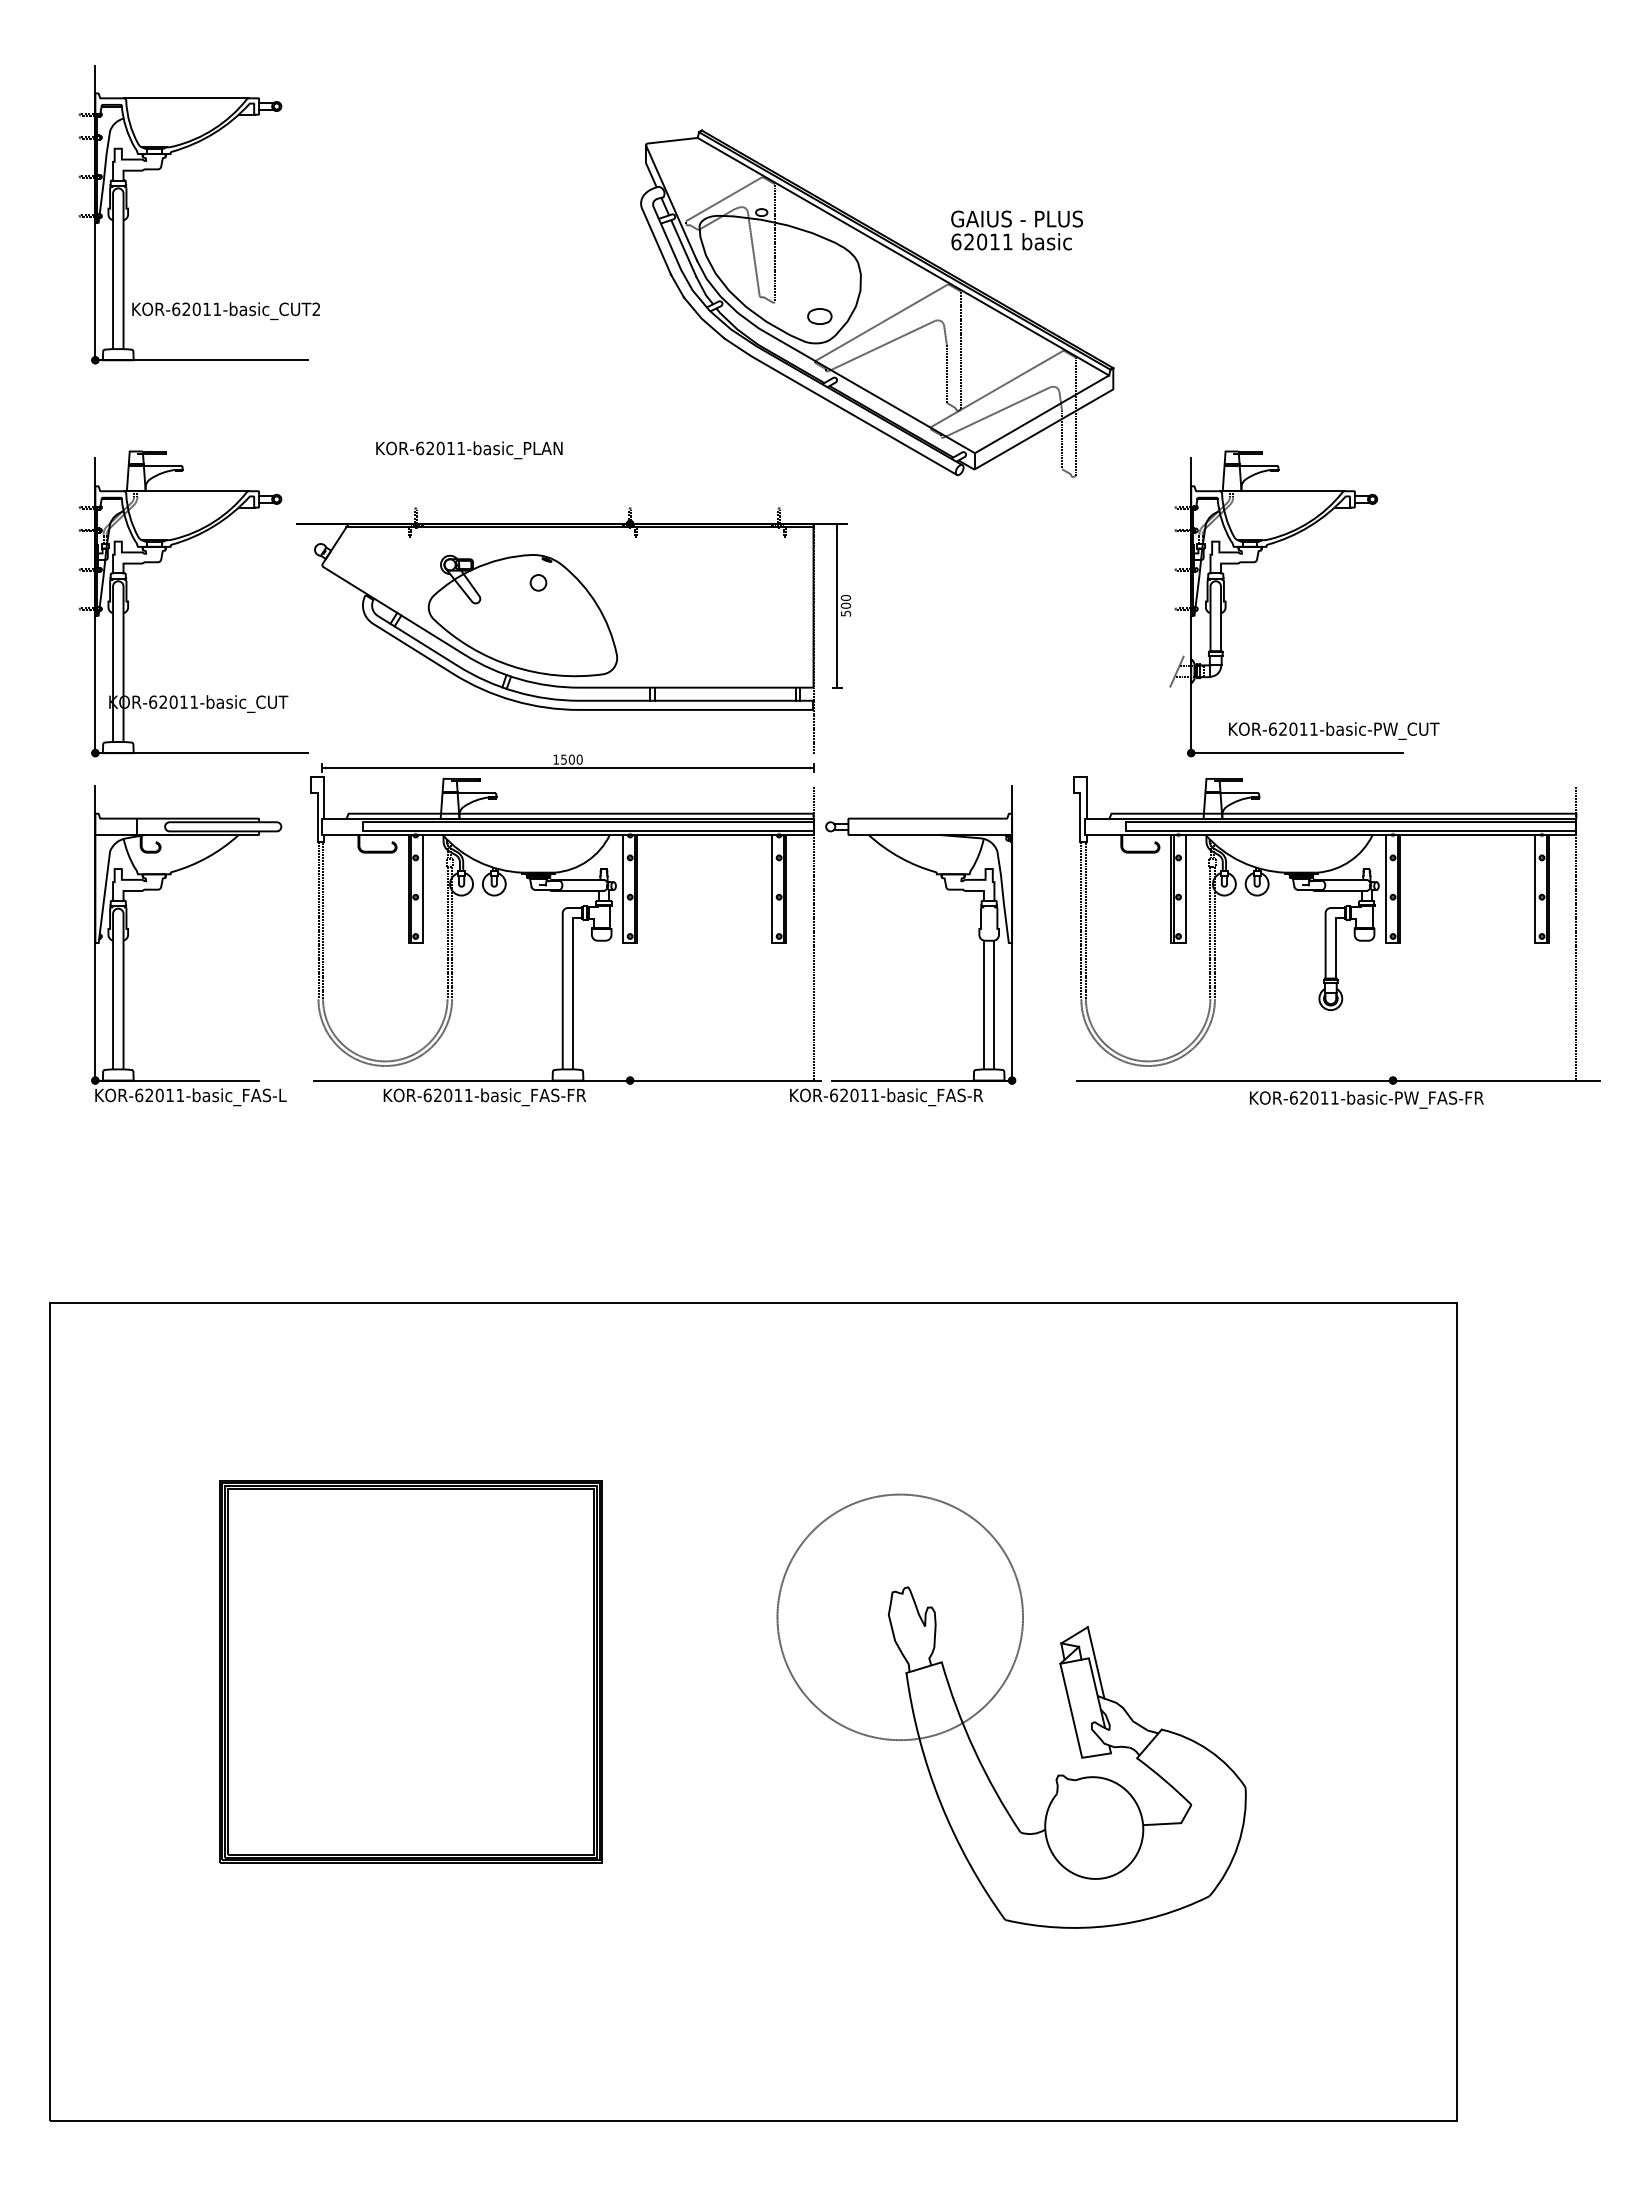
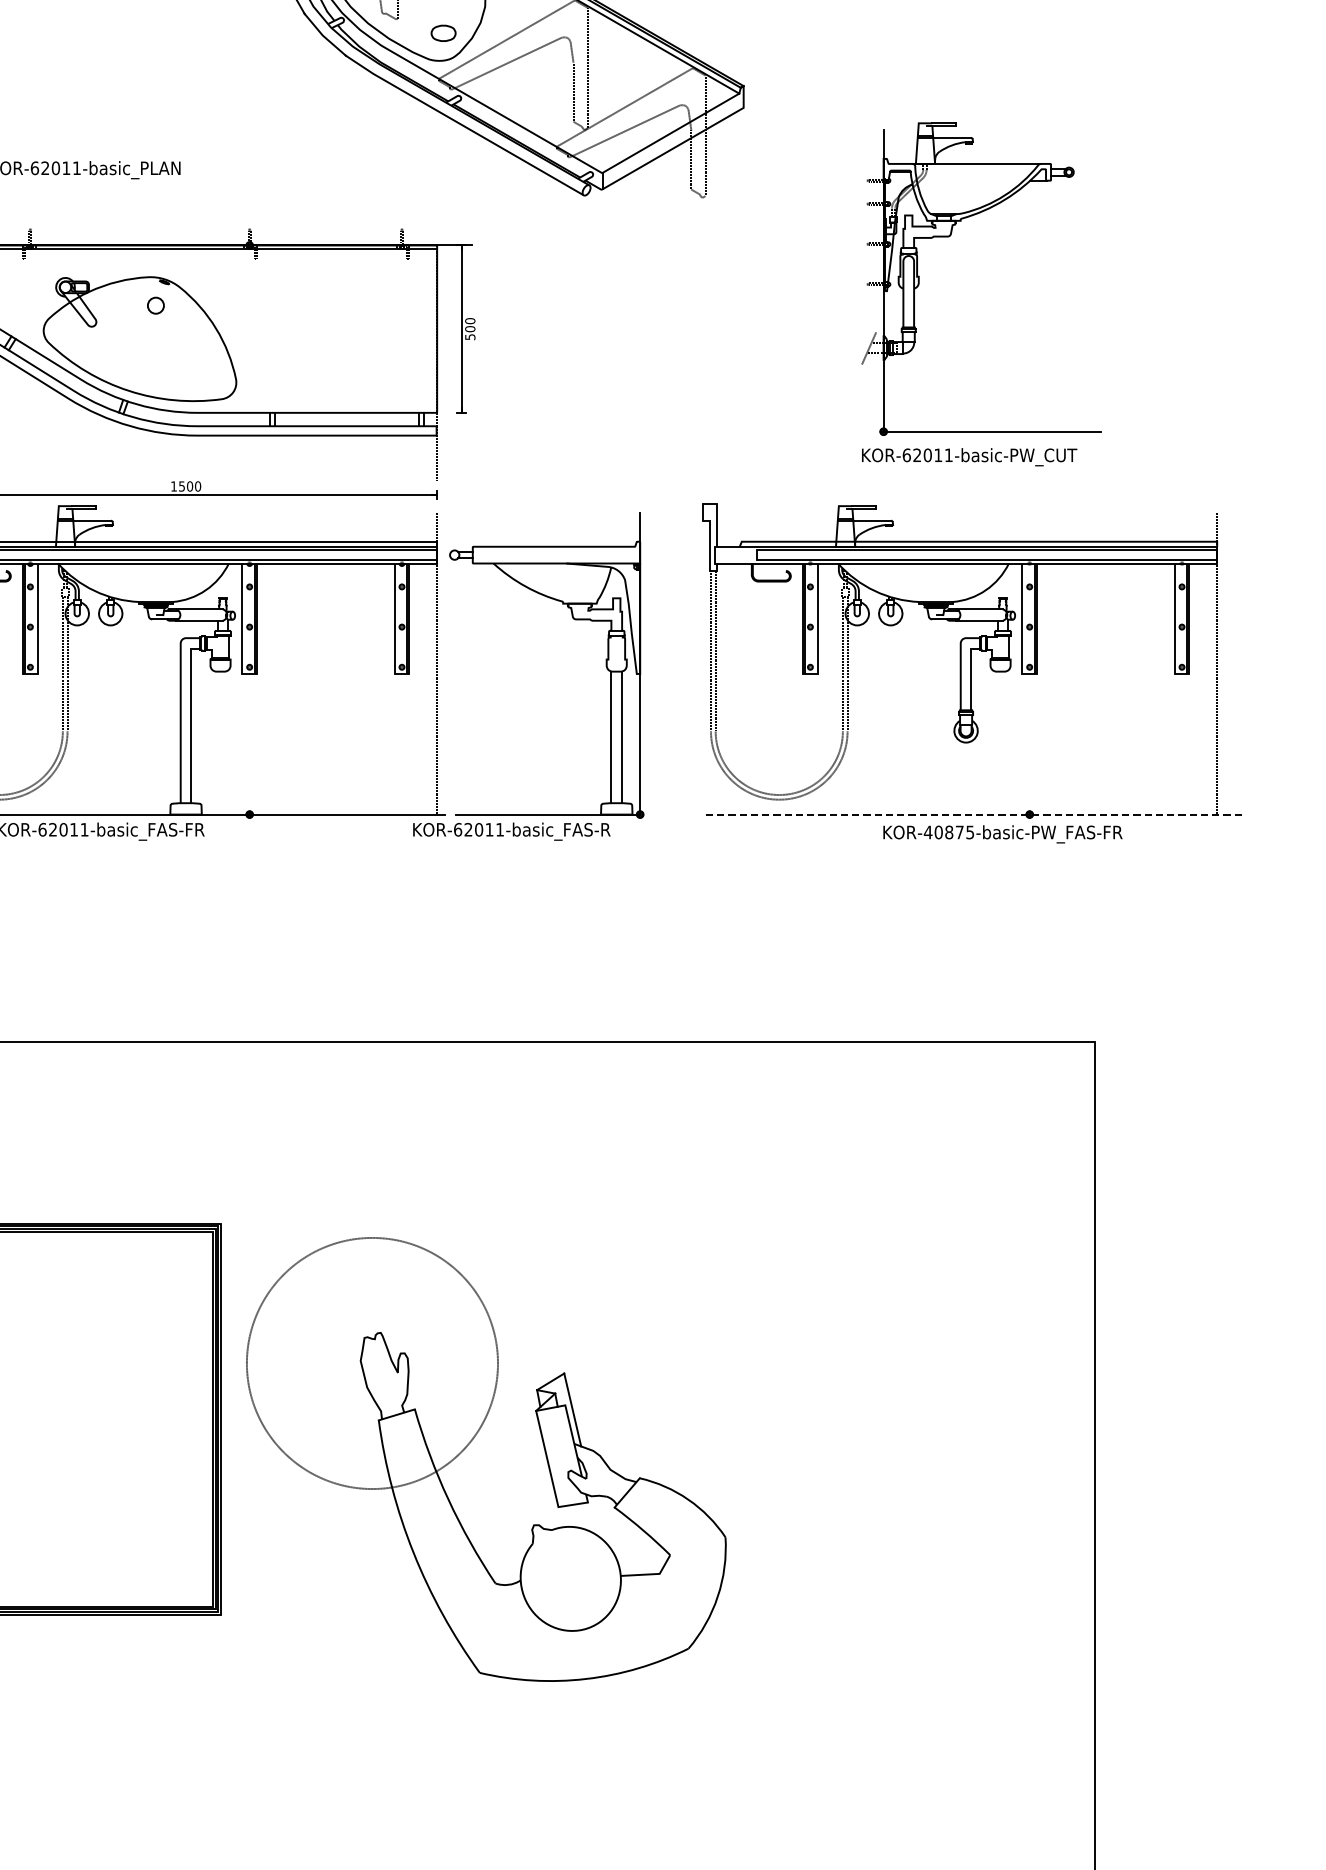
part: (1256, 562) -> (950, 236), moved
line: (1338, 1080) -> (973, 814), solid -> dashed
text: (1313, 1097) -> (948, 831), KOR-62011-basic-PW_FAS-FR -> KOR-40875-basic-PW_FAS-FR
part: (996, 1695) -> (470, 1443), moved

